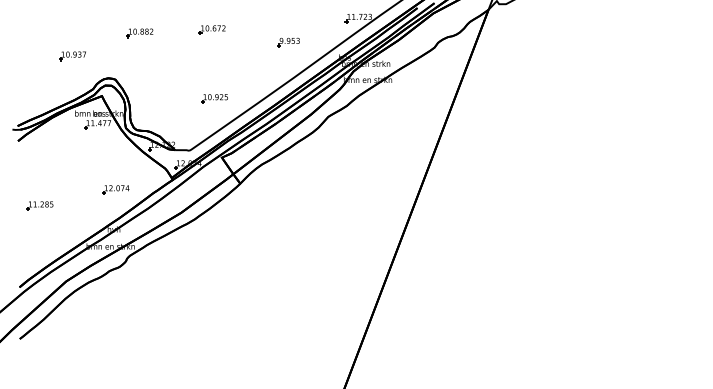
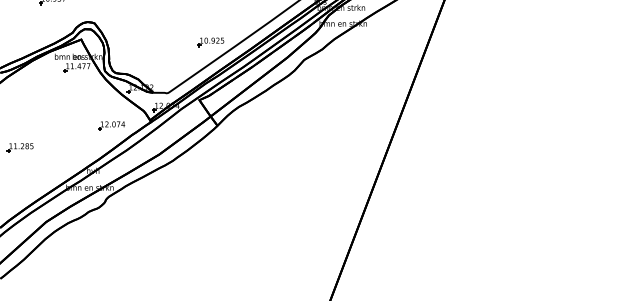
part: (214, 98) -> (210, 41), moved
part: (115, 189) -> (111, 125), moved

